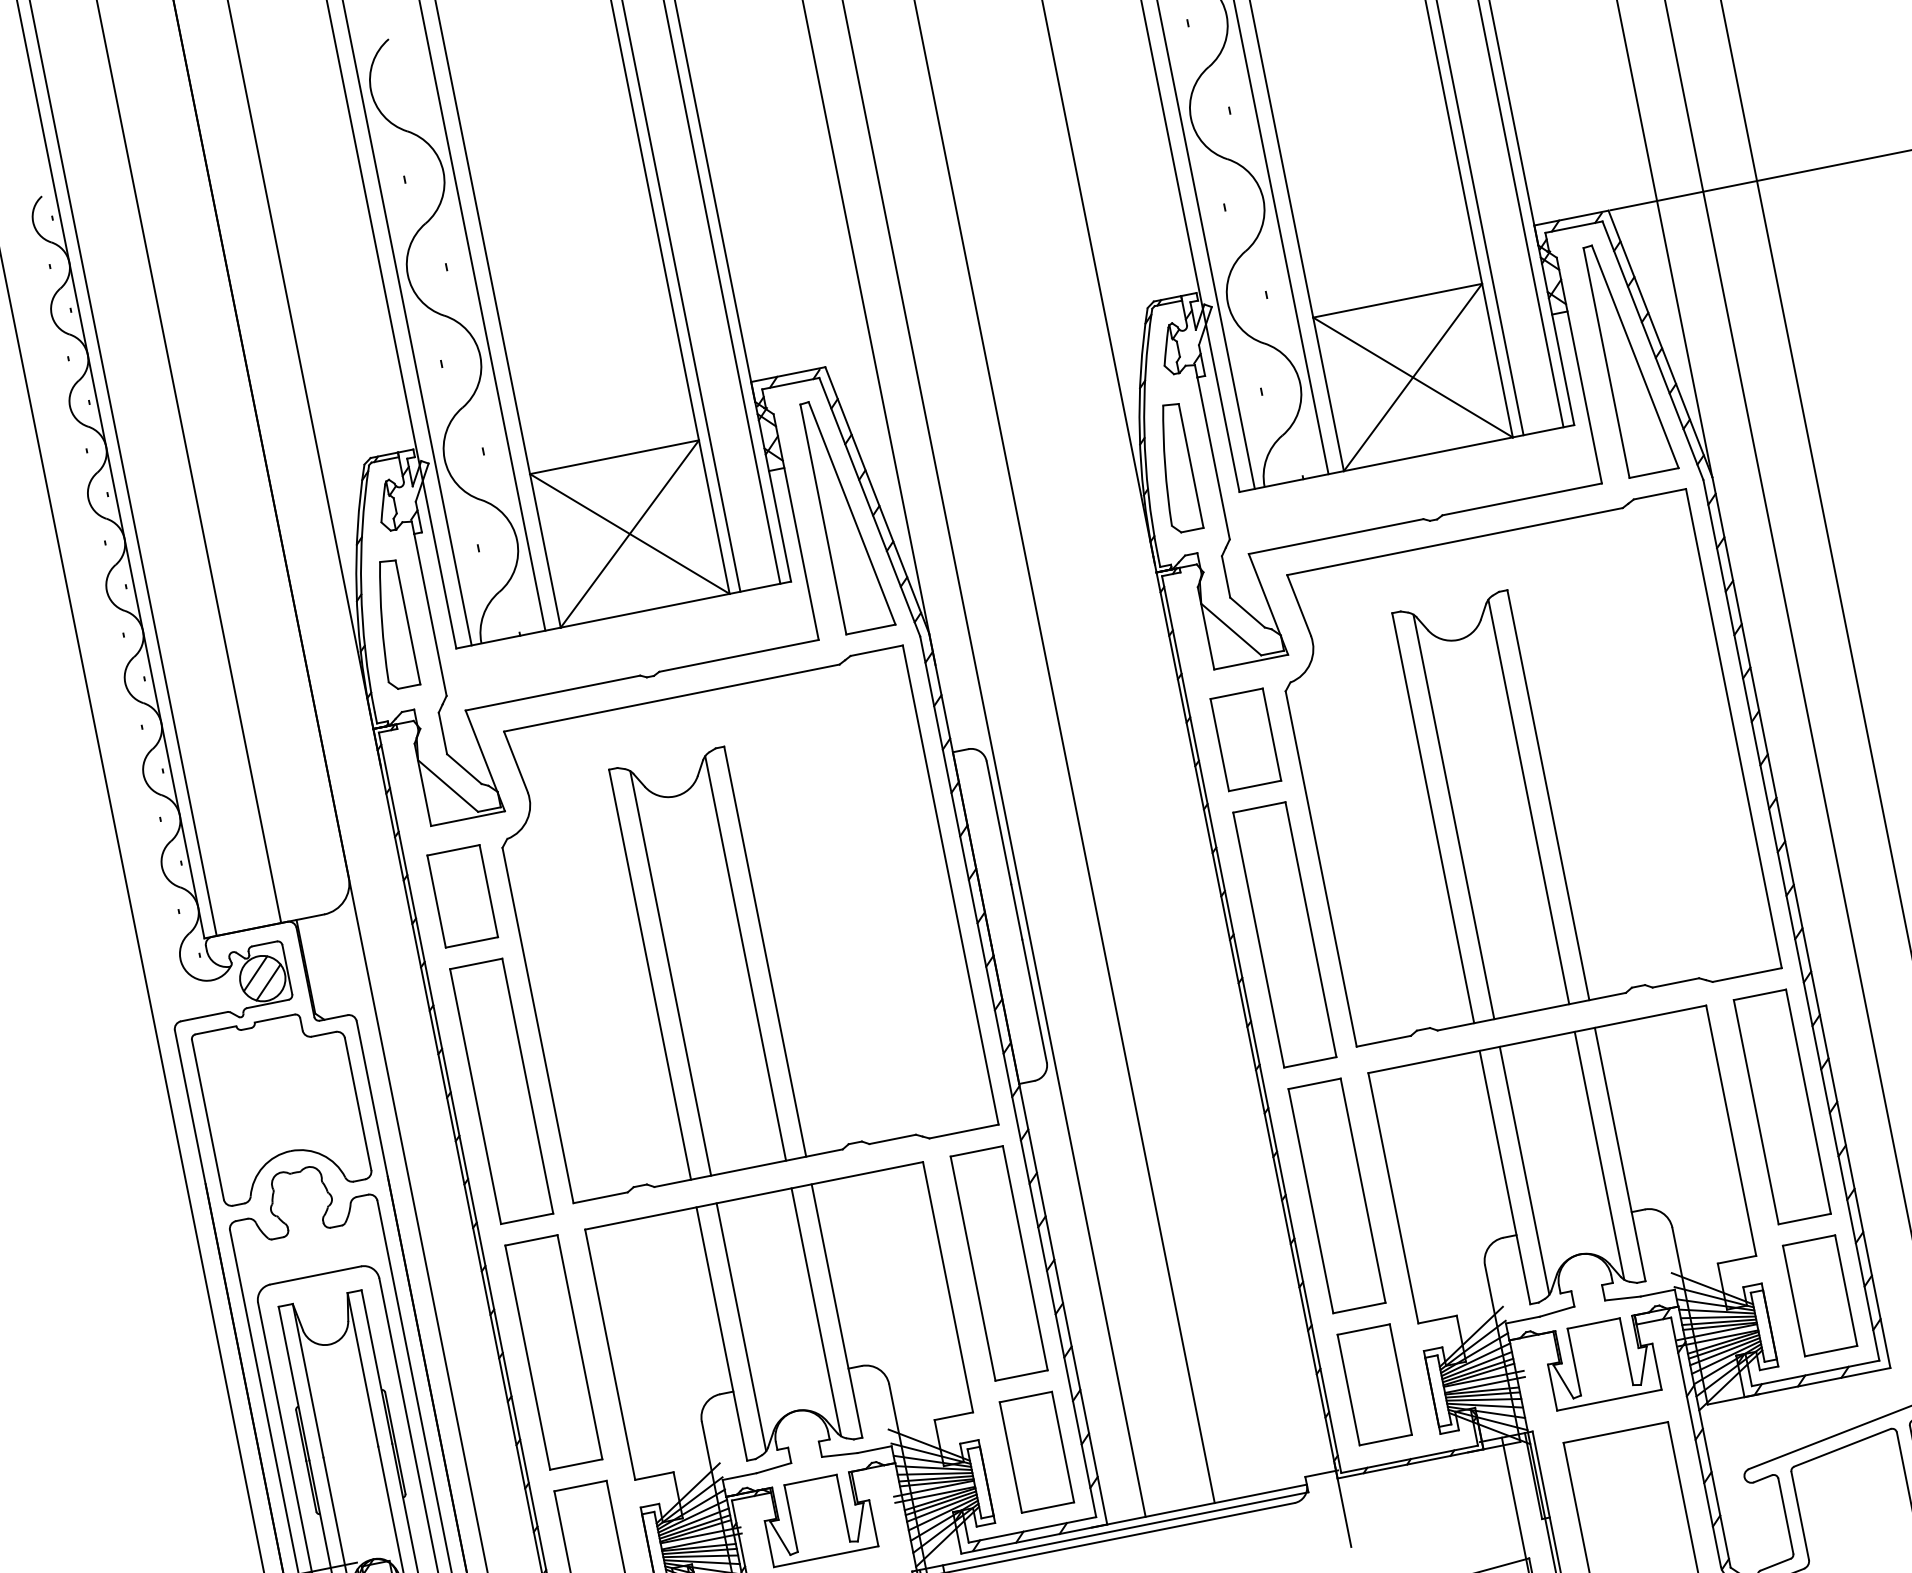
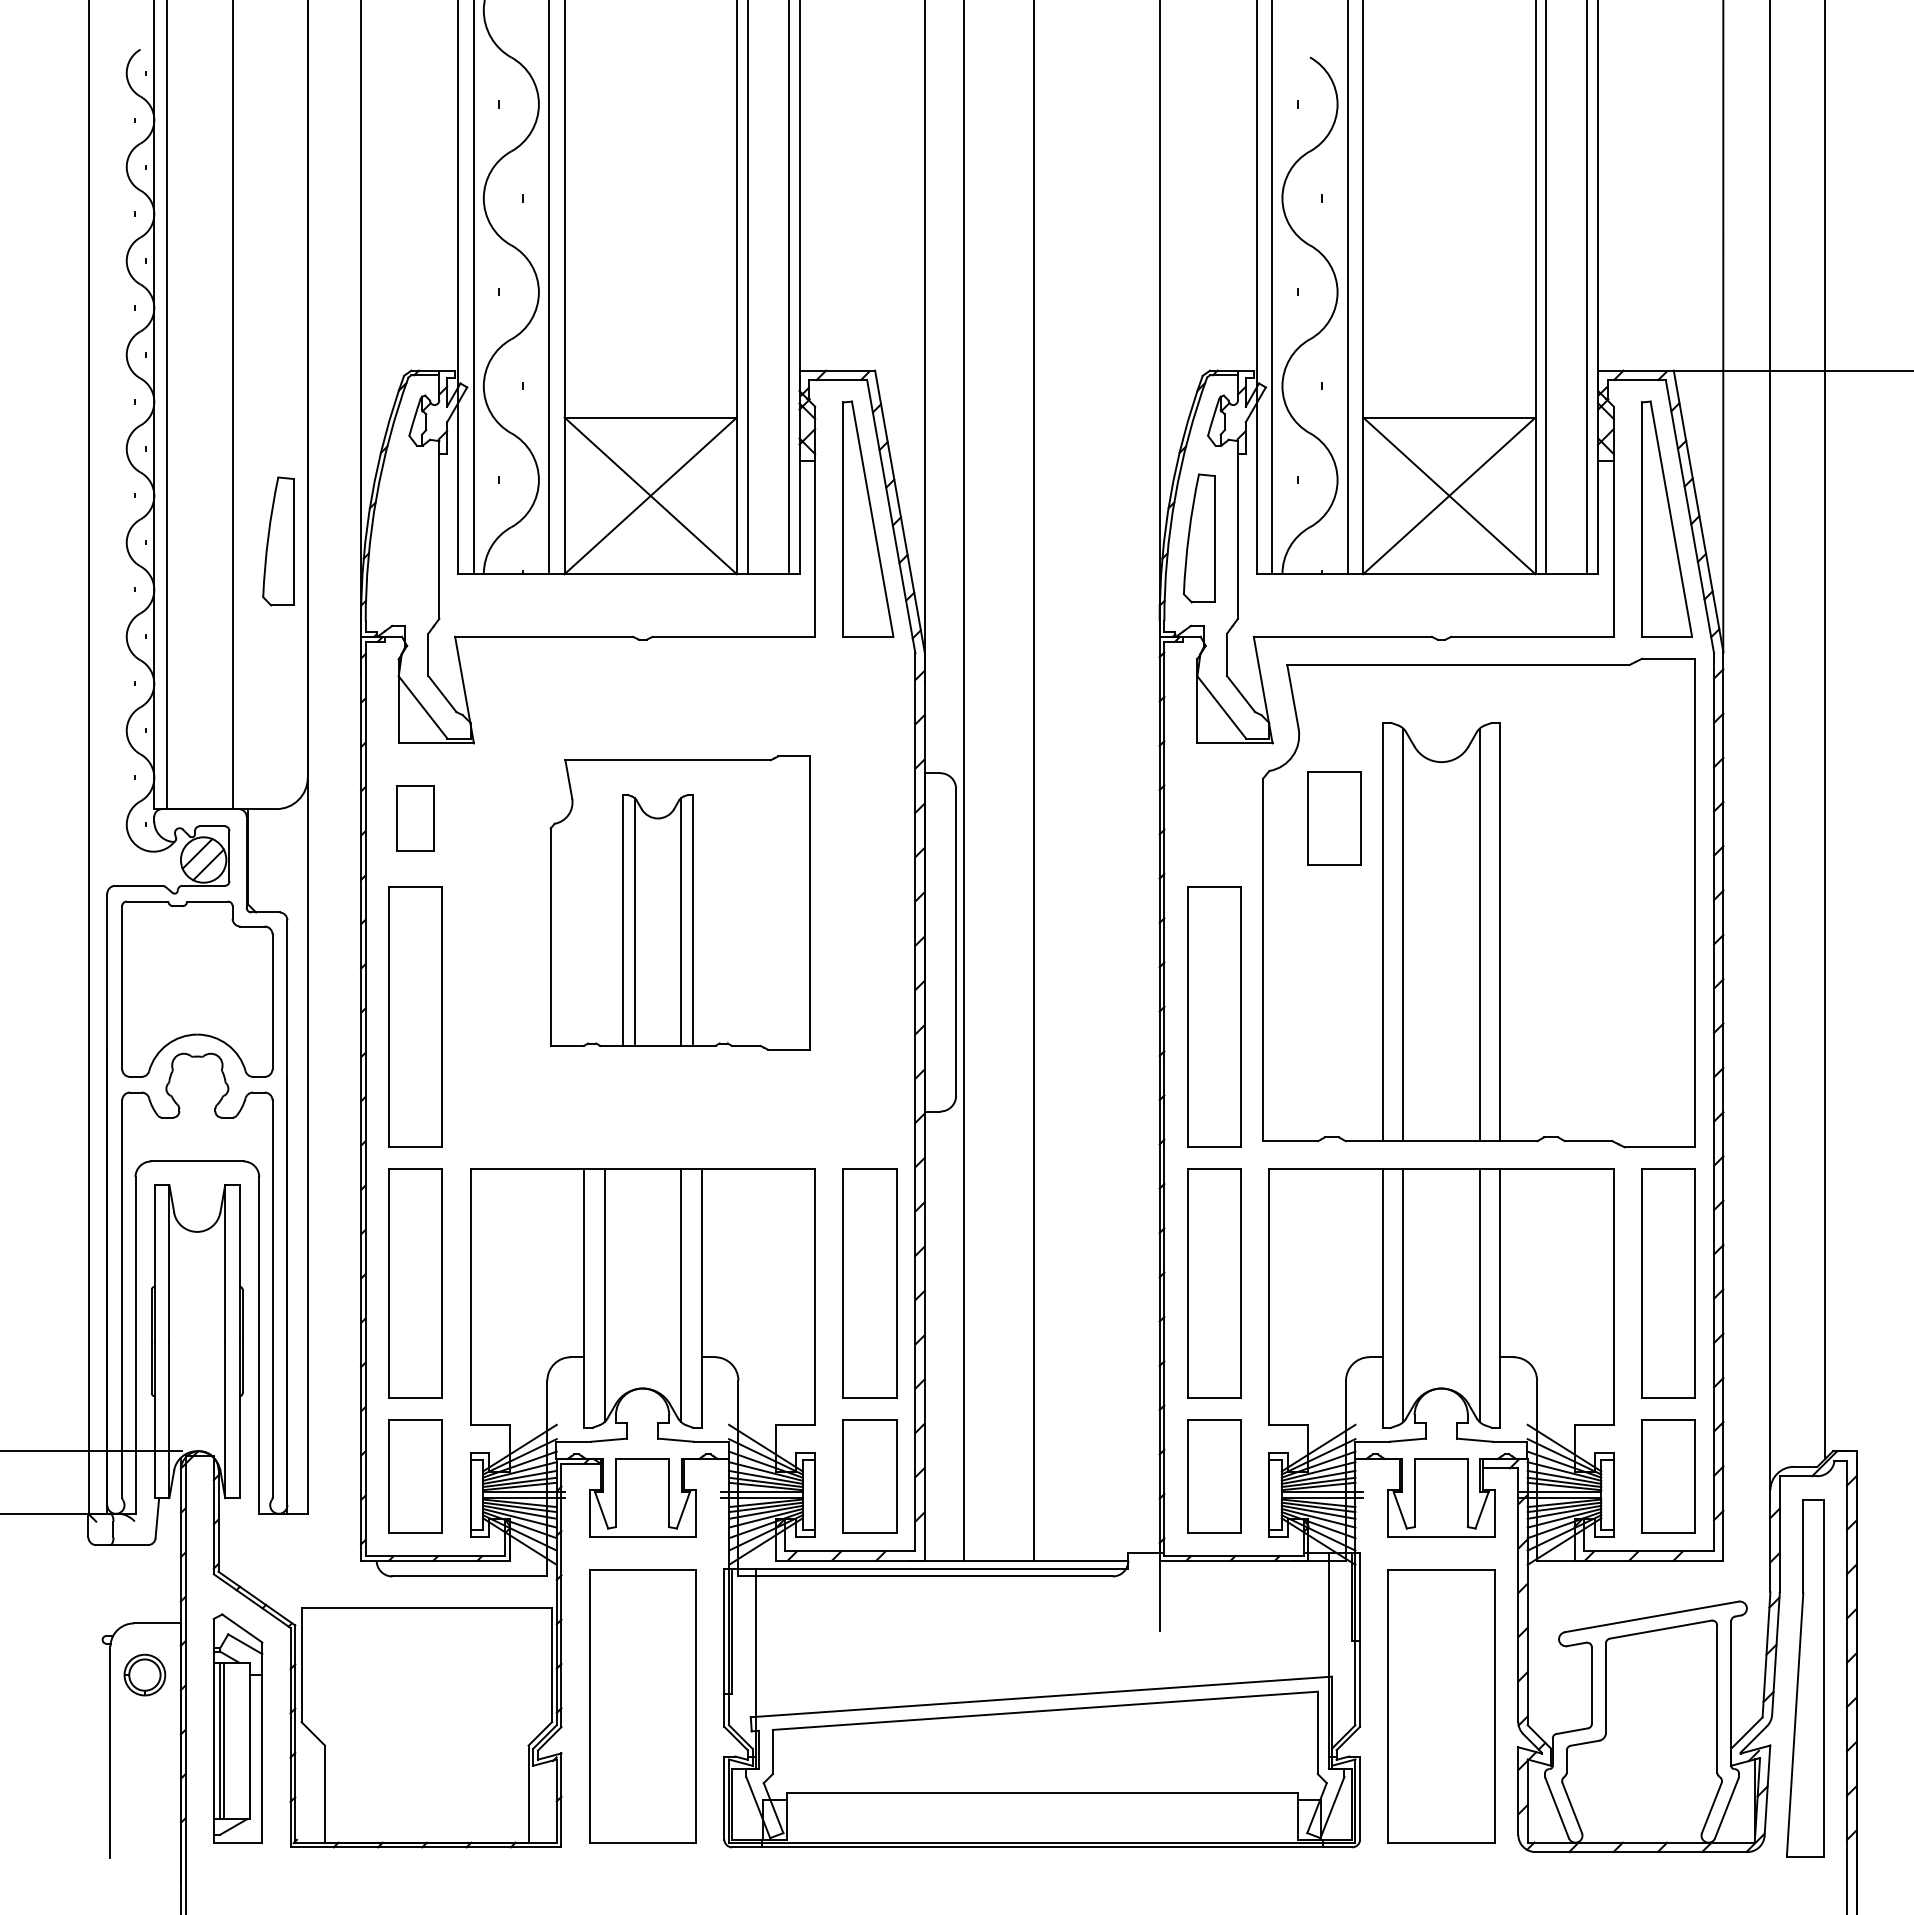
part: (392, 624) -> (278, 541), moved
part: (1245, 739) -> (1334, 818), moved
part: (462, 896) -> (415, 818), size x0.7
part: (738, 926) -> (680, 902), size x0.6

